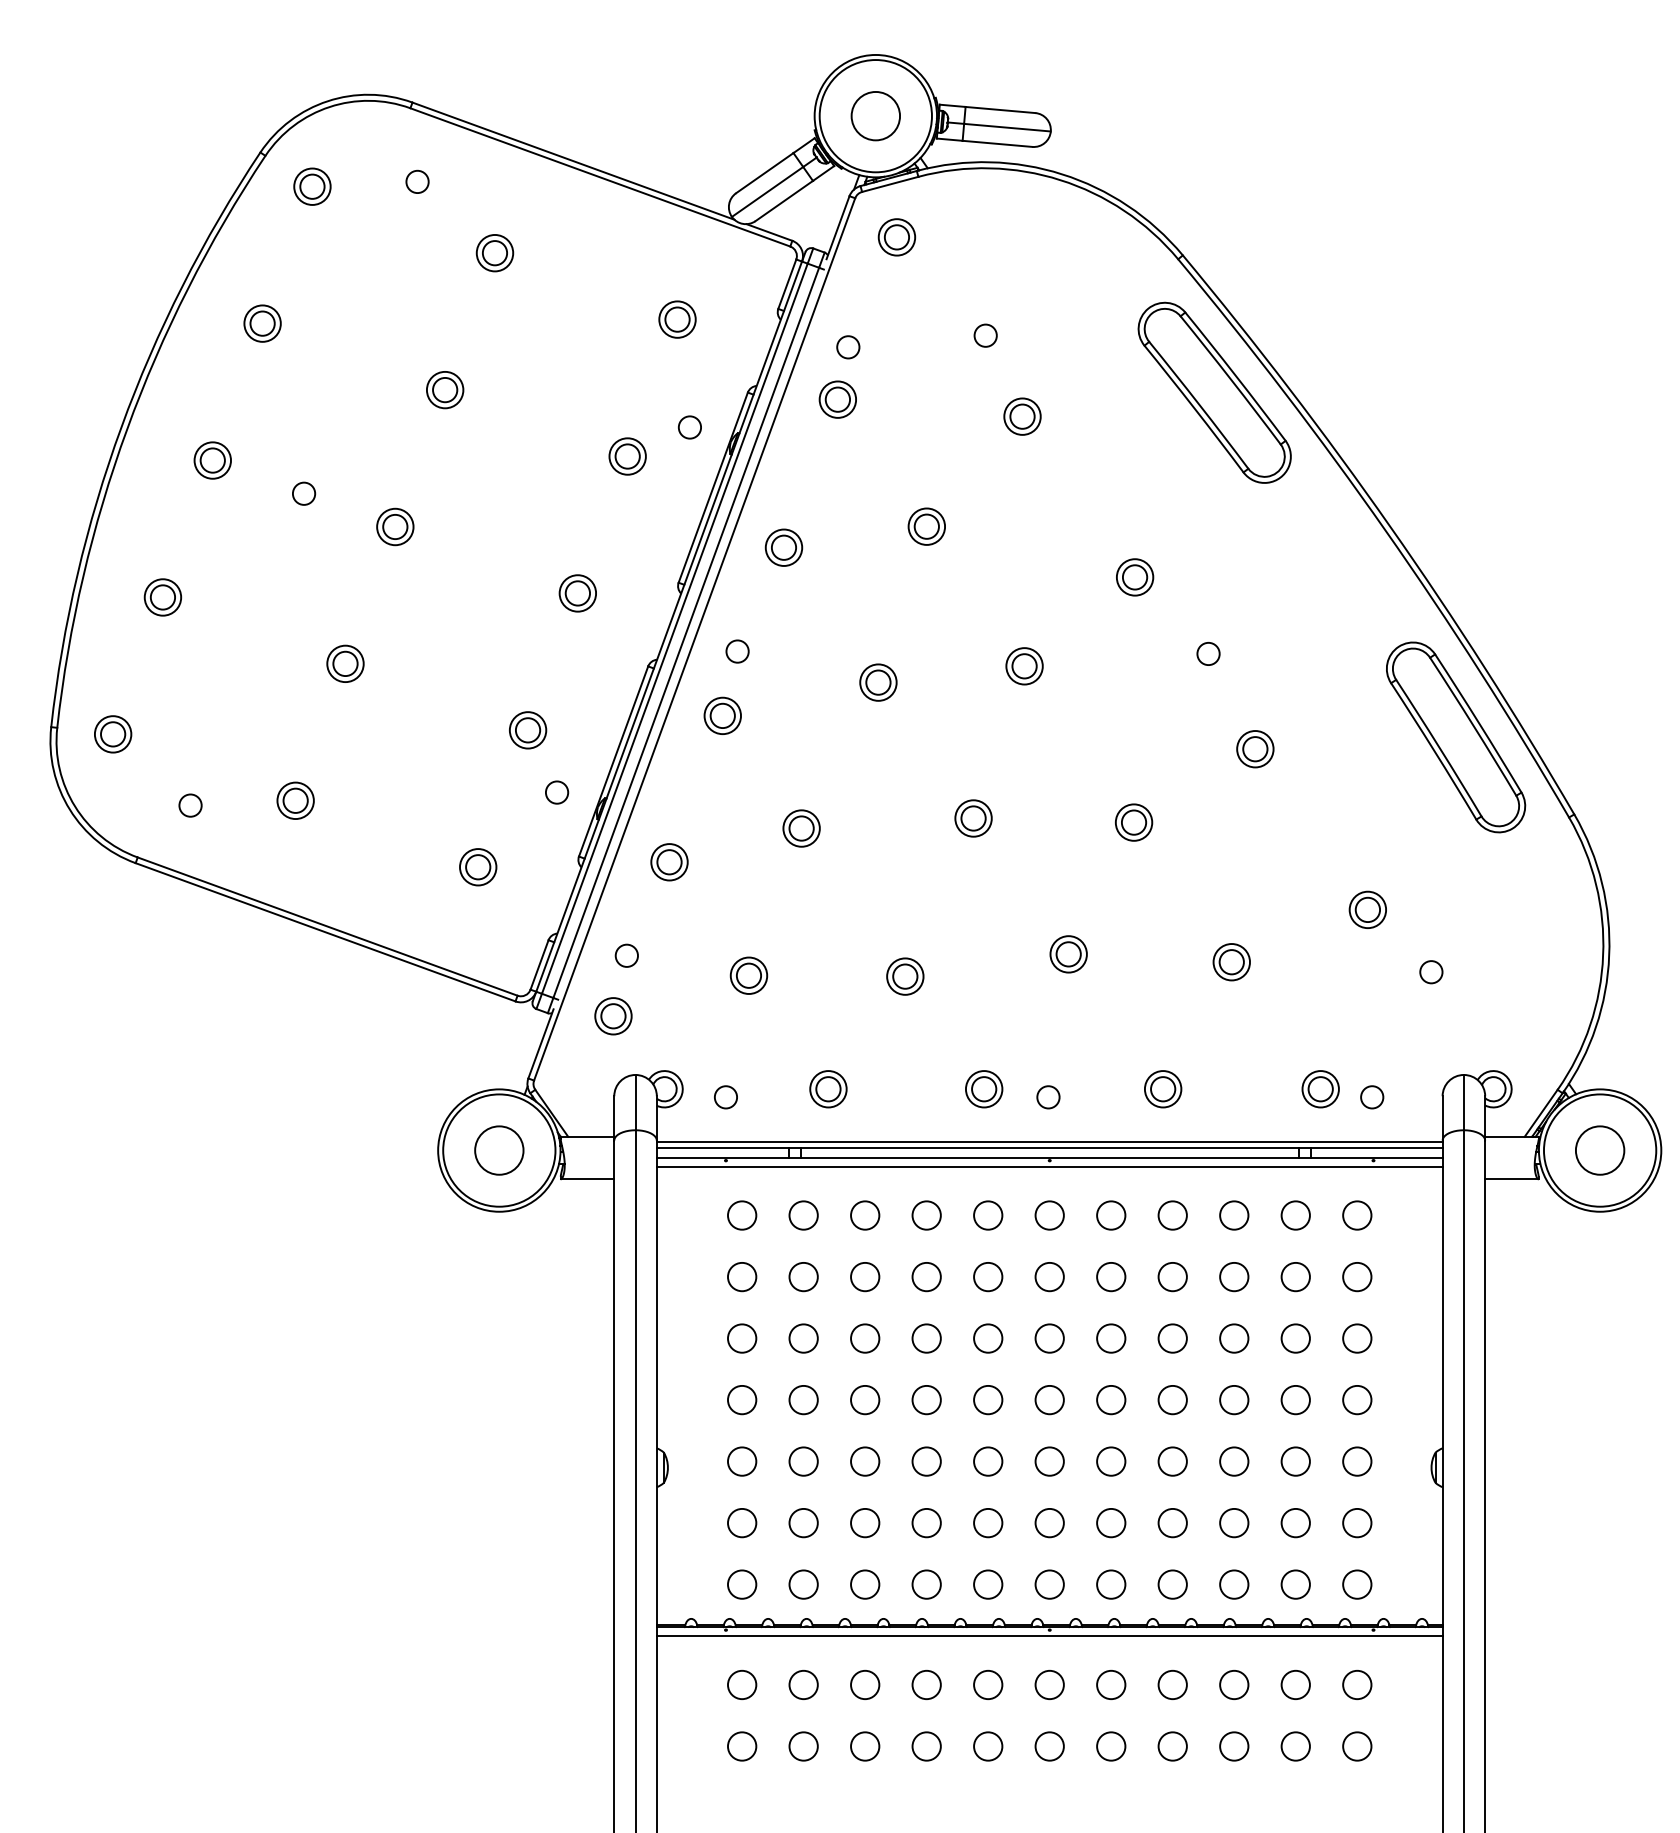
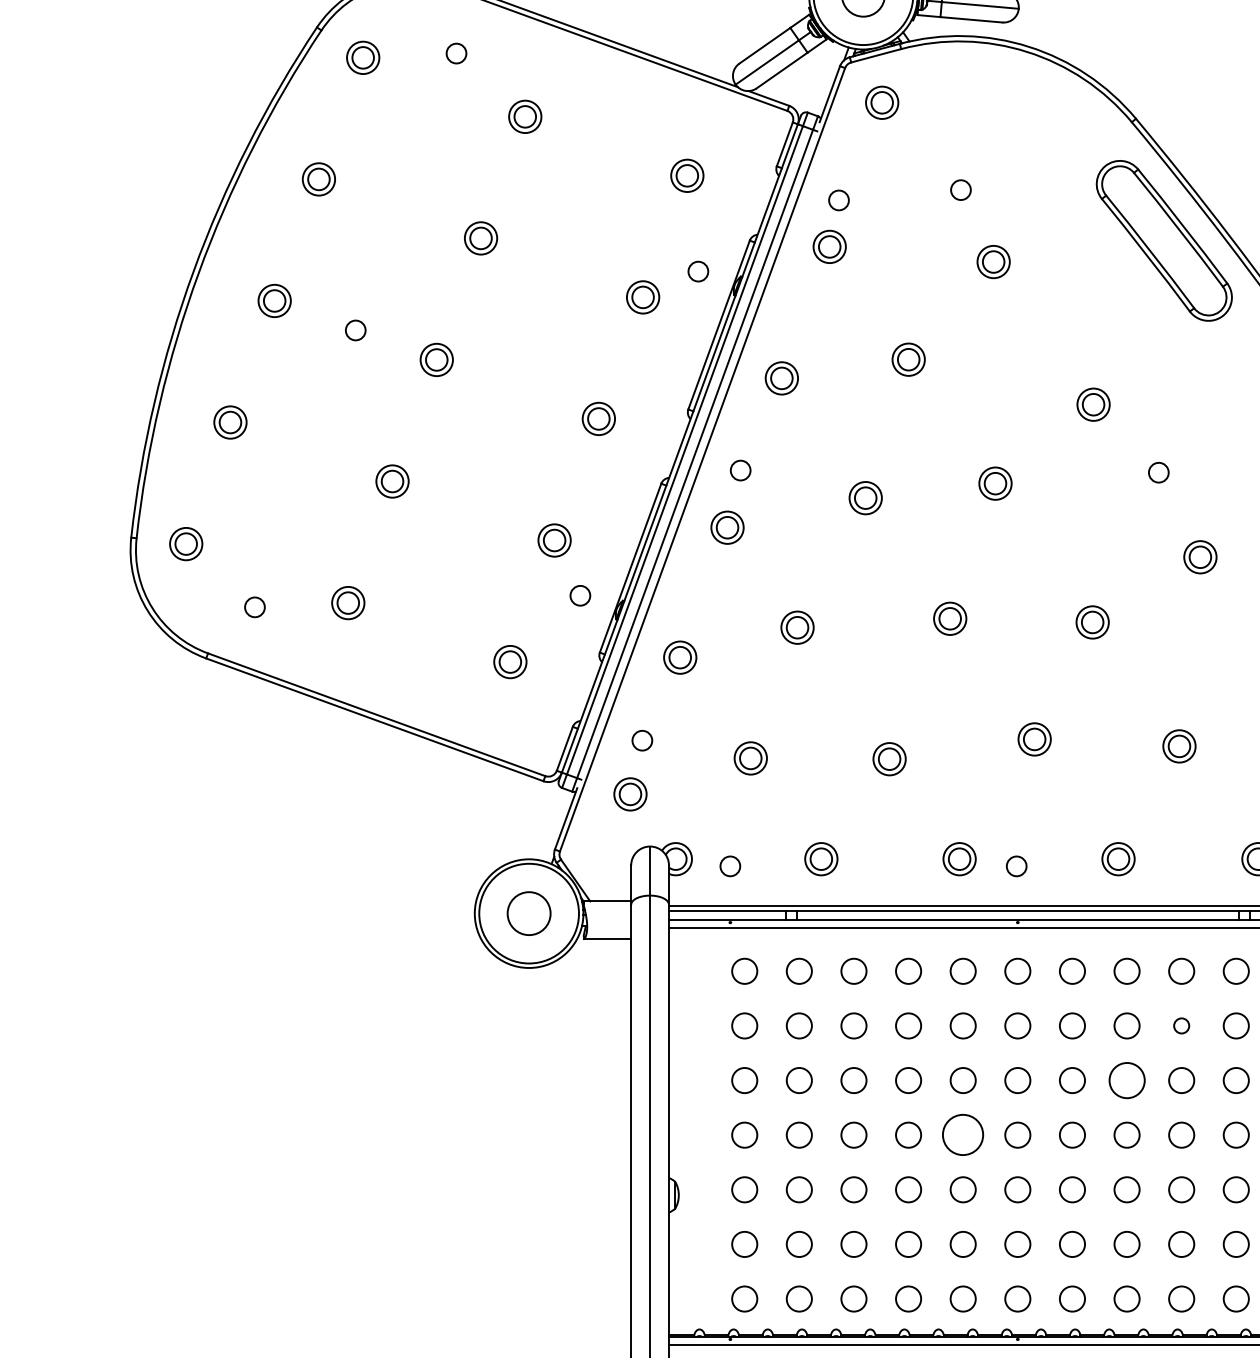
circle: (1234, 1276) -> (1181, 1025), size x0.6
circle: (1172, 1338) -> (1126, 1080), size x1.4
circle: (988, 1400) -> (963, 1135), size x1.6

